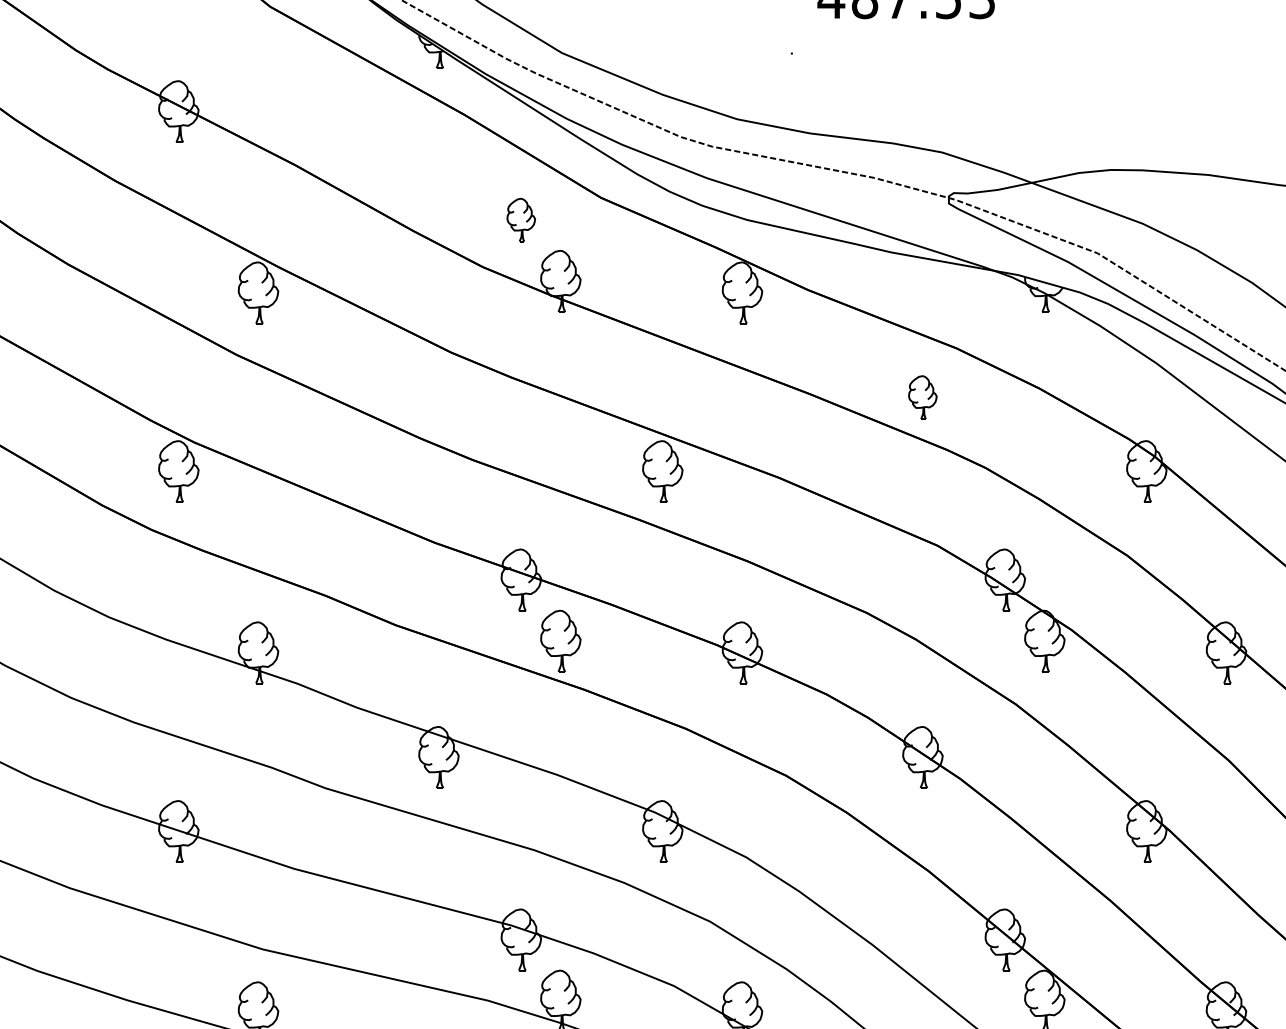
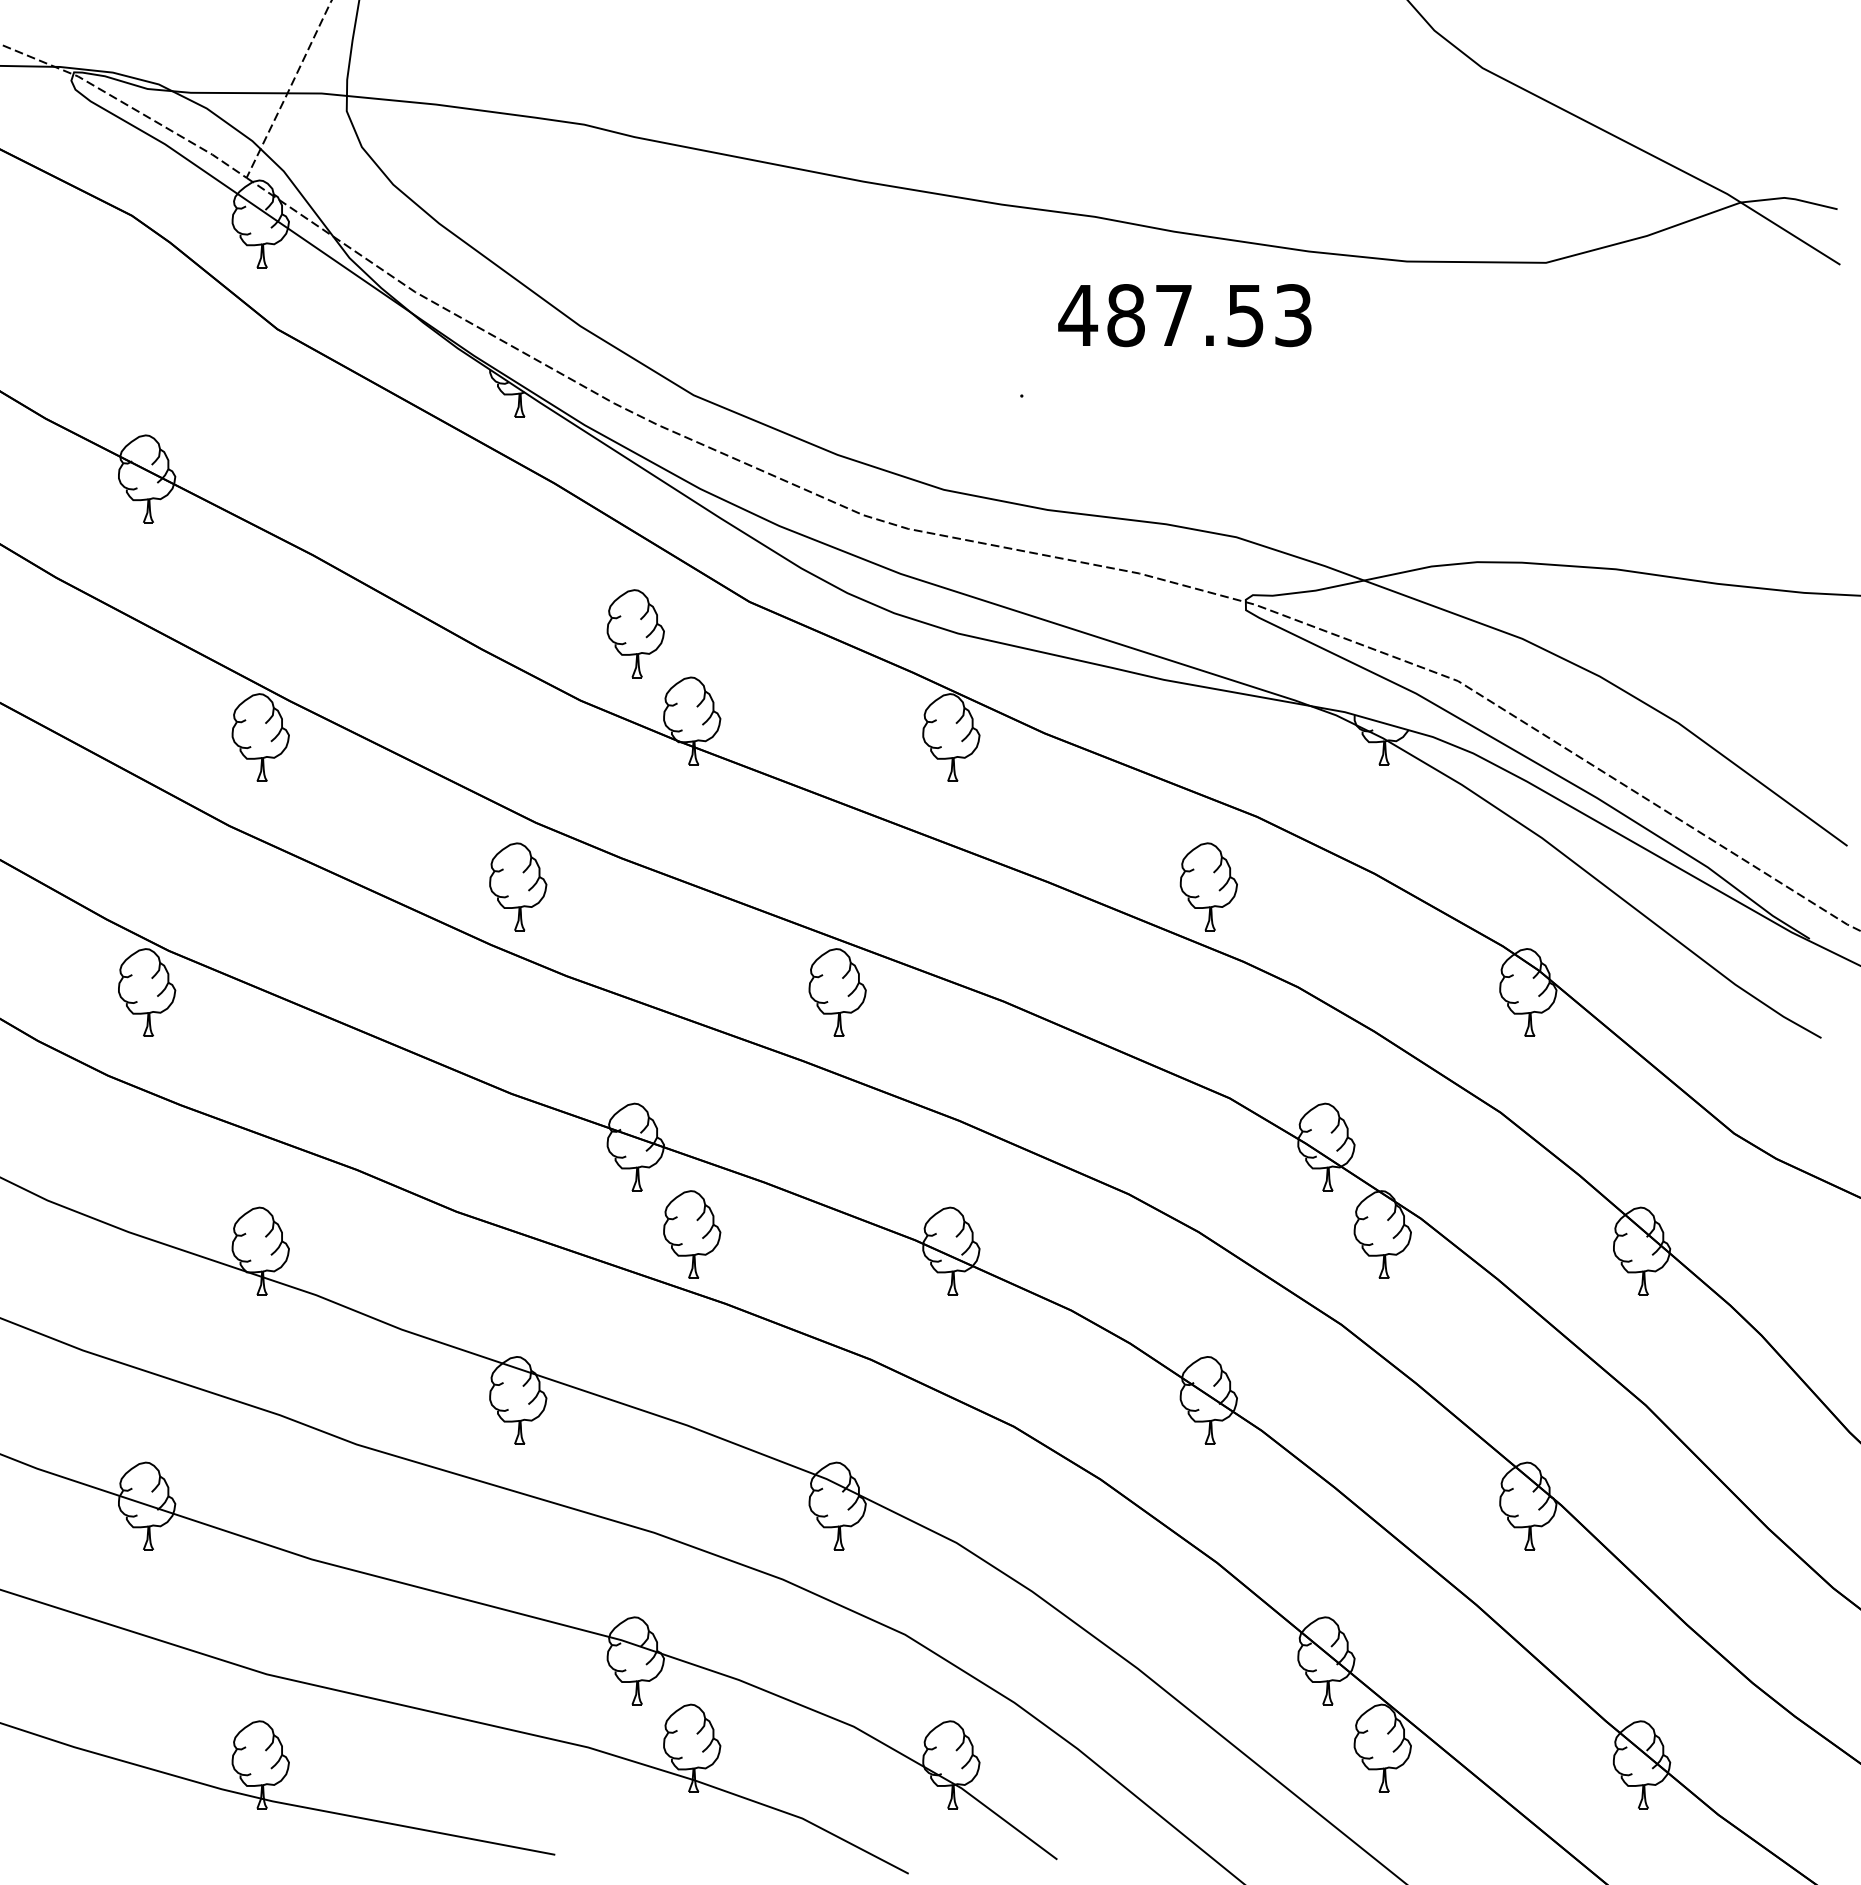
part: (521, 219) -> (635, 633), size x1.43
part: (439, 397) -> (518, 886), added
part: (922, 397) -> (1208, 886), size x1.43

